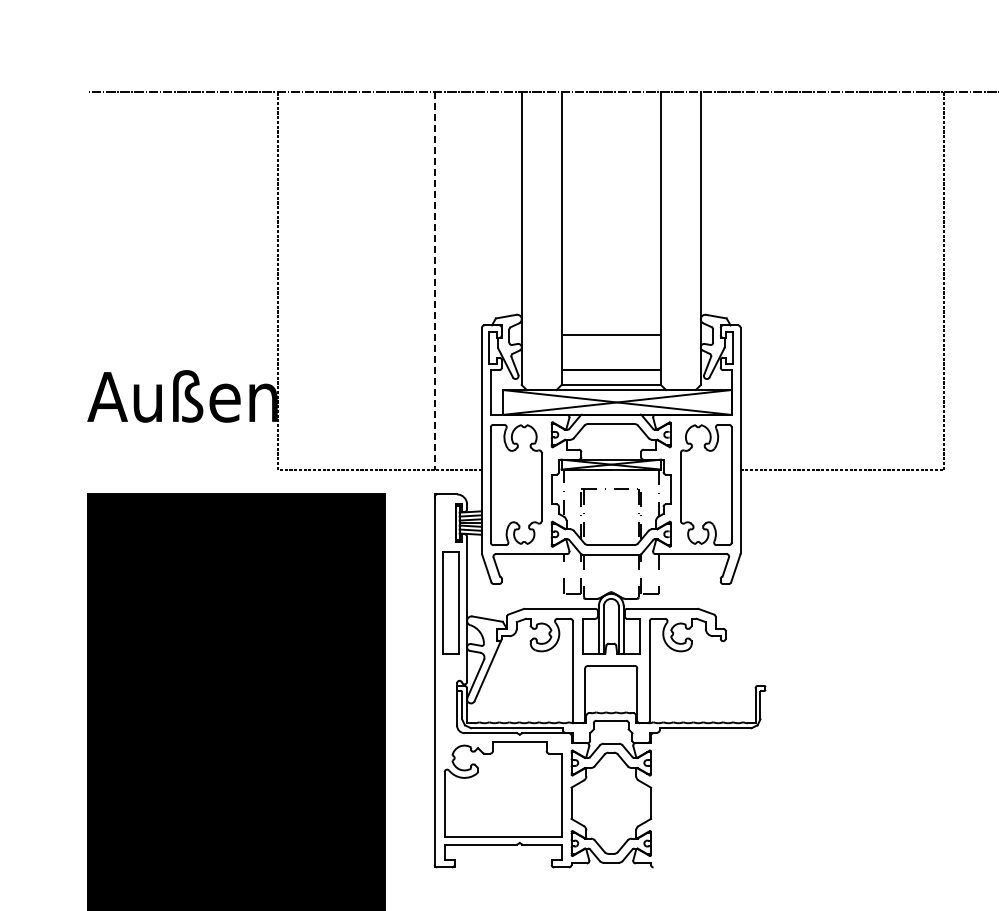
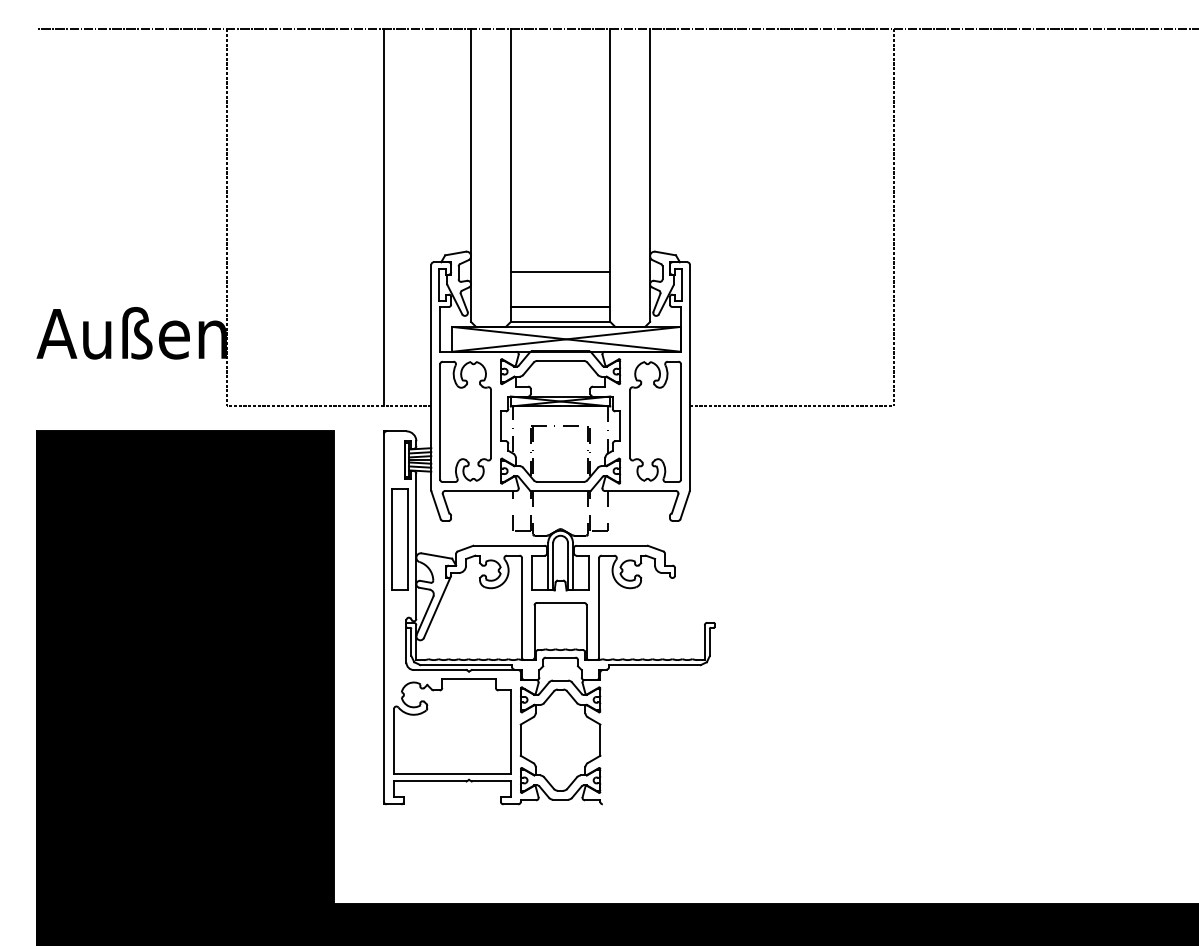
line: (435, 280) -> (384, 217), dashed -> solid

